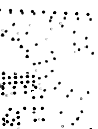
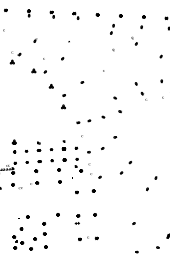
part: (63, 48) -> (138, 90), added

